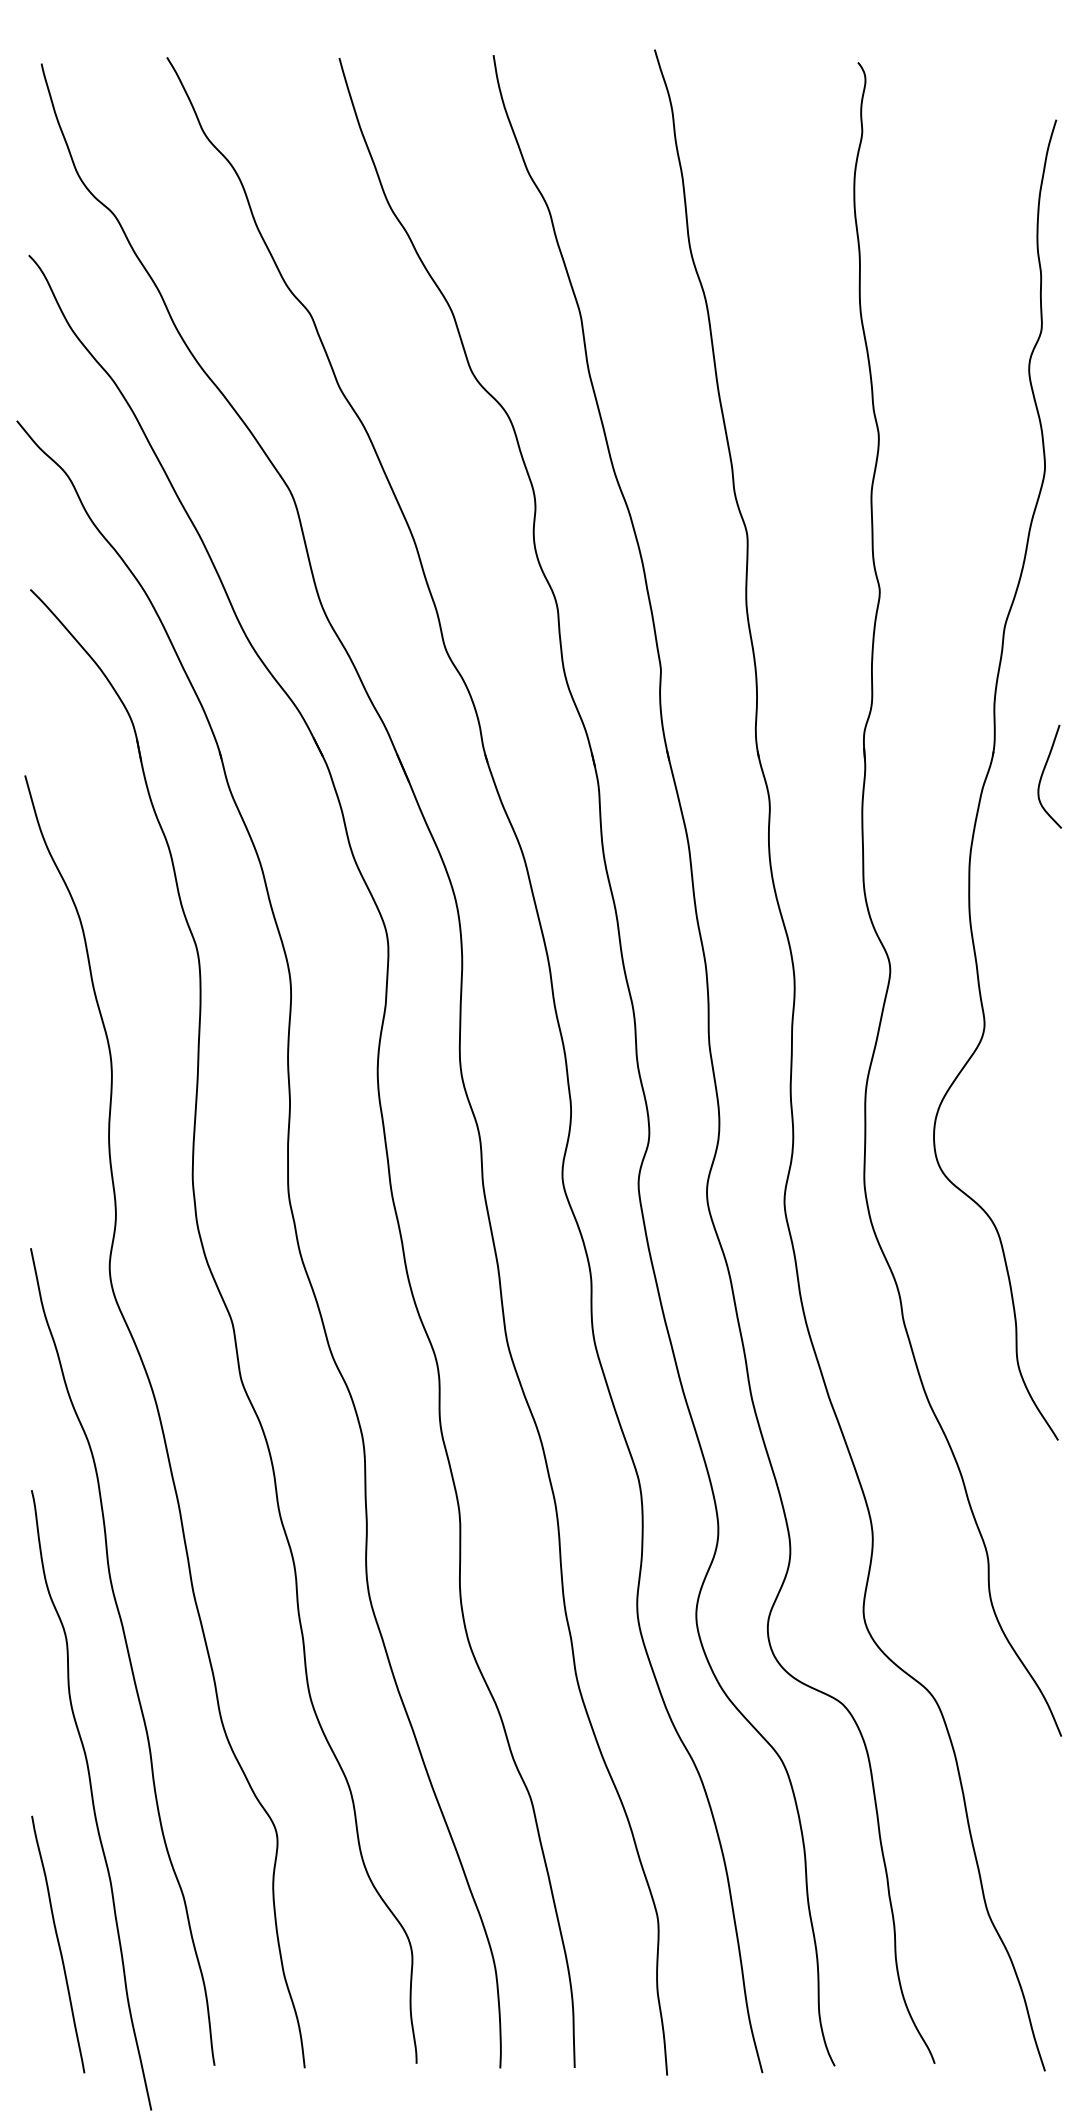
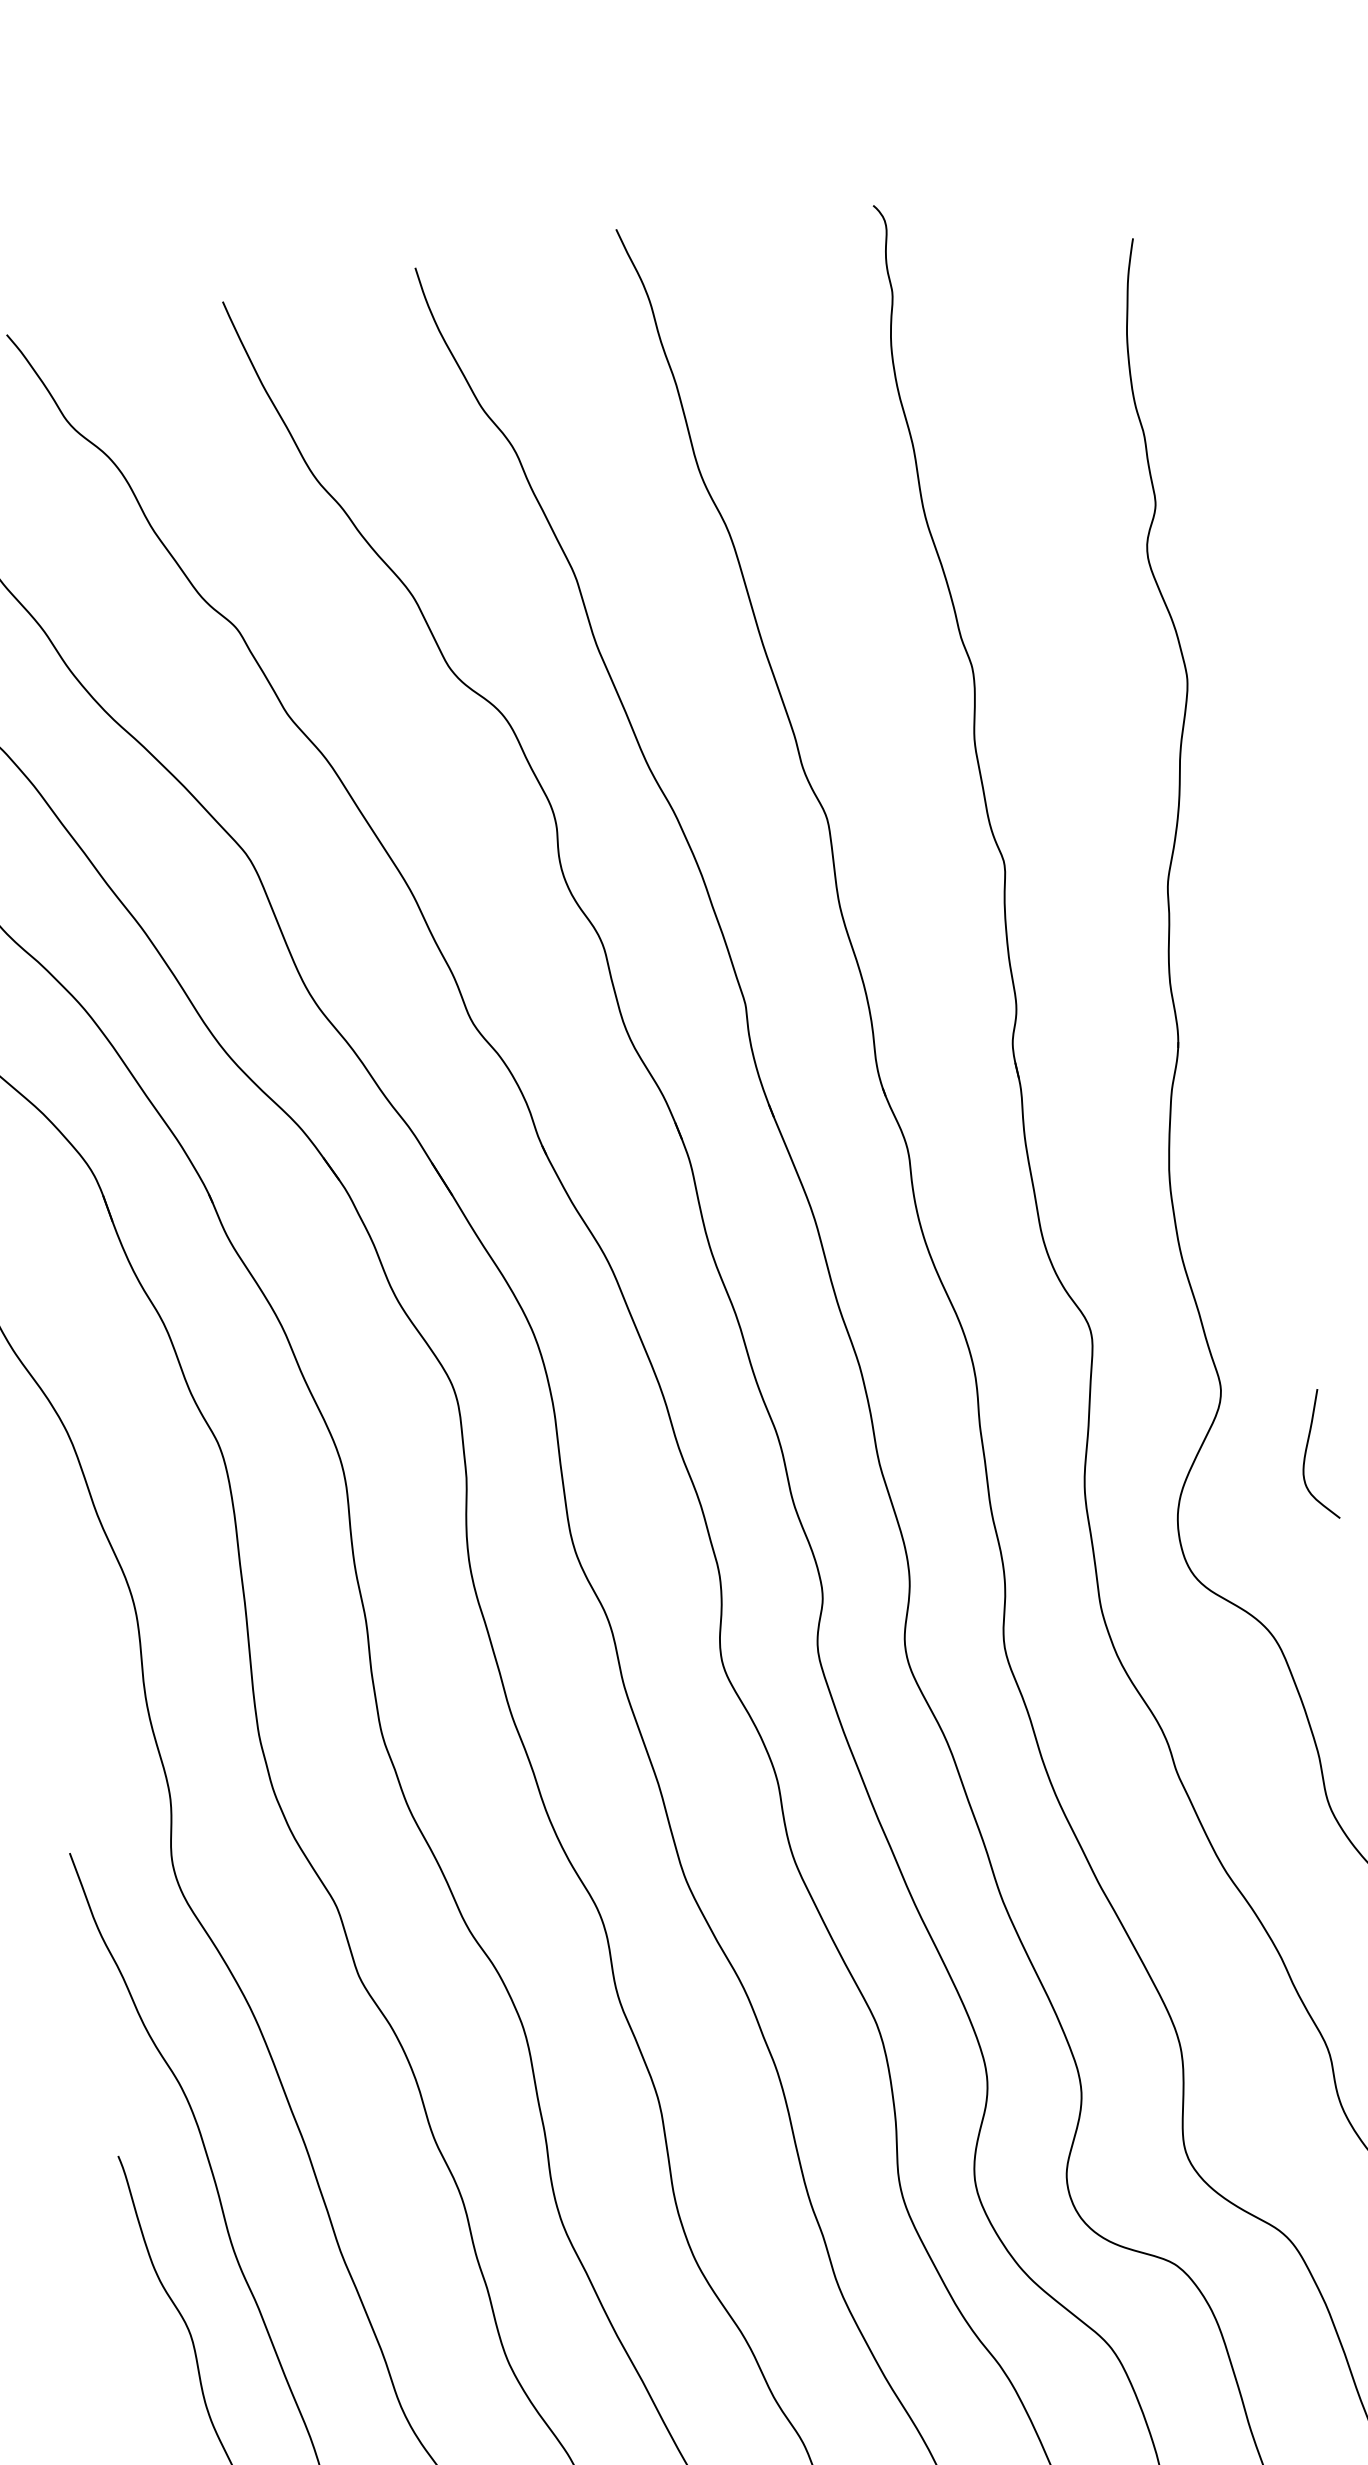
curve: (1043, 774) -> (1306, 1454), moved

